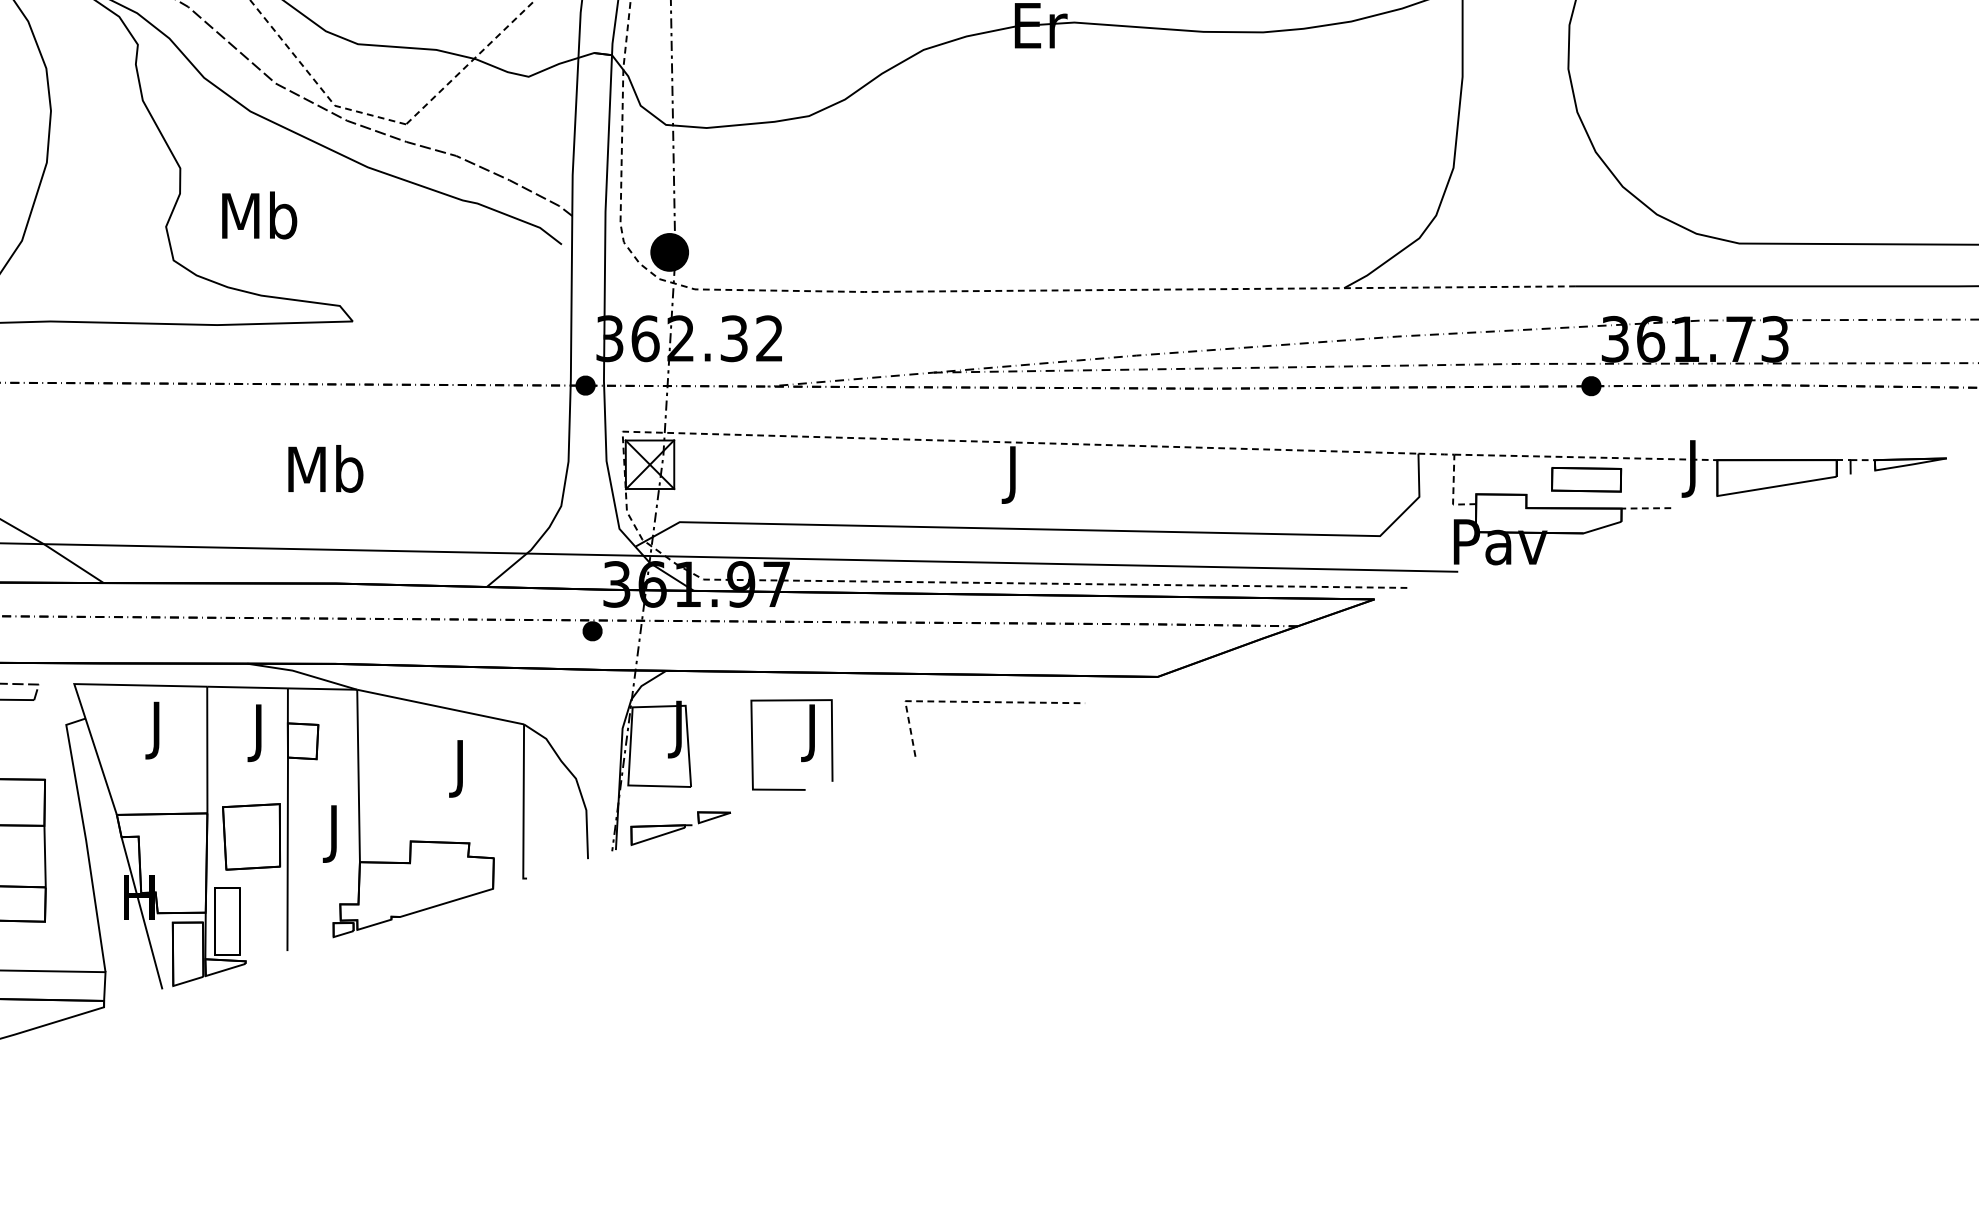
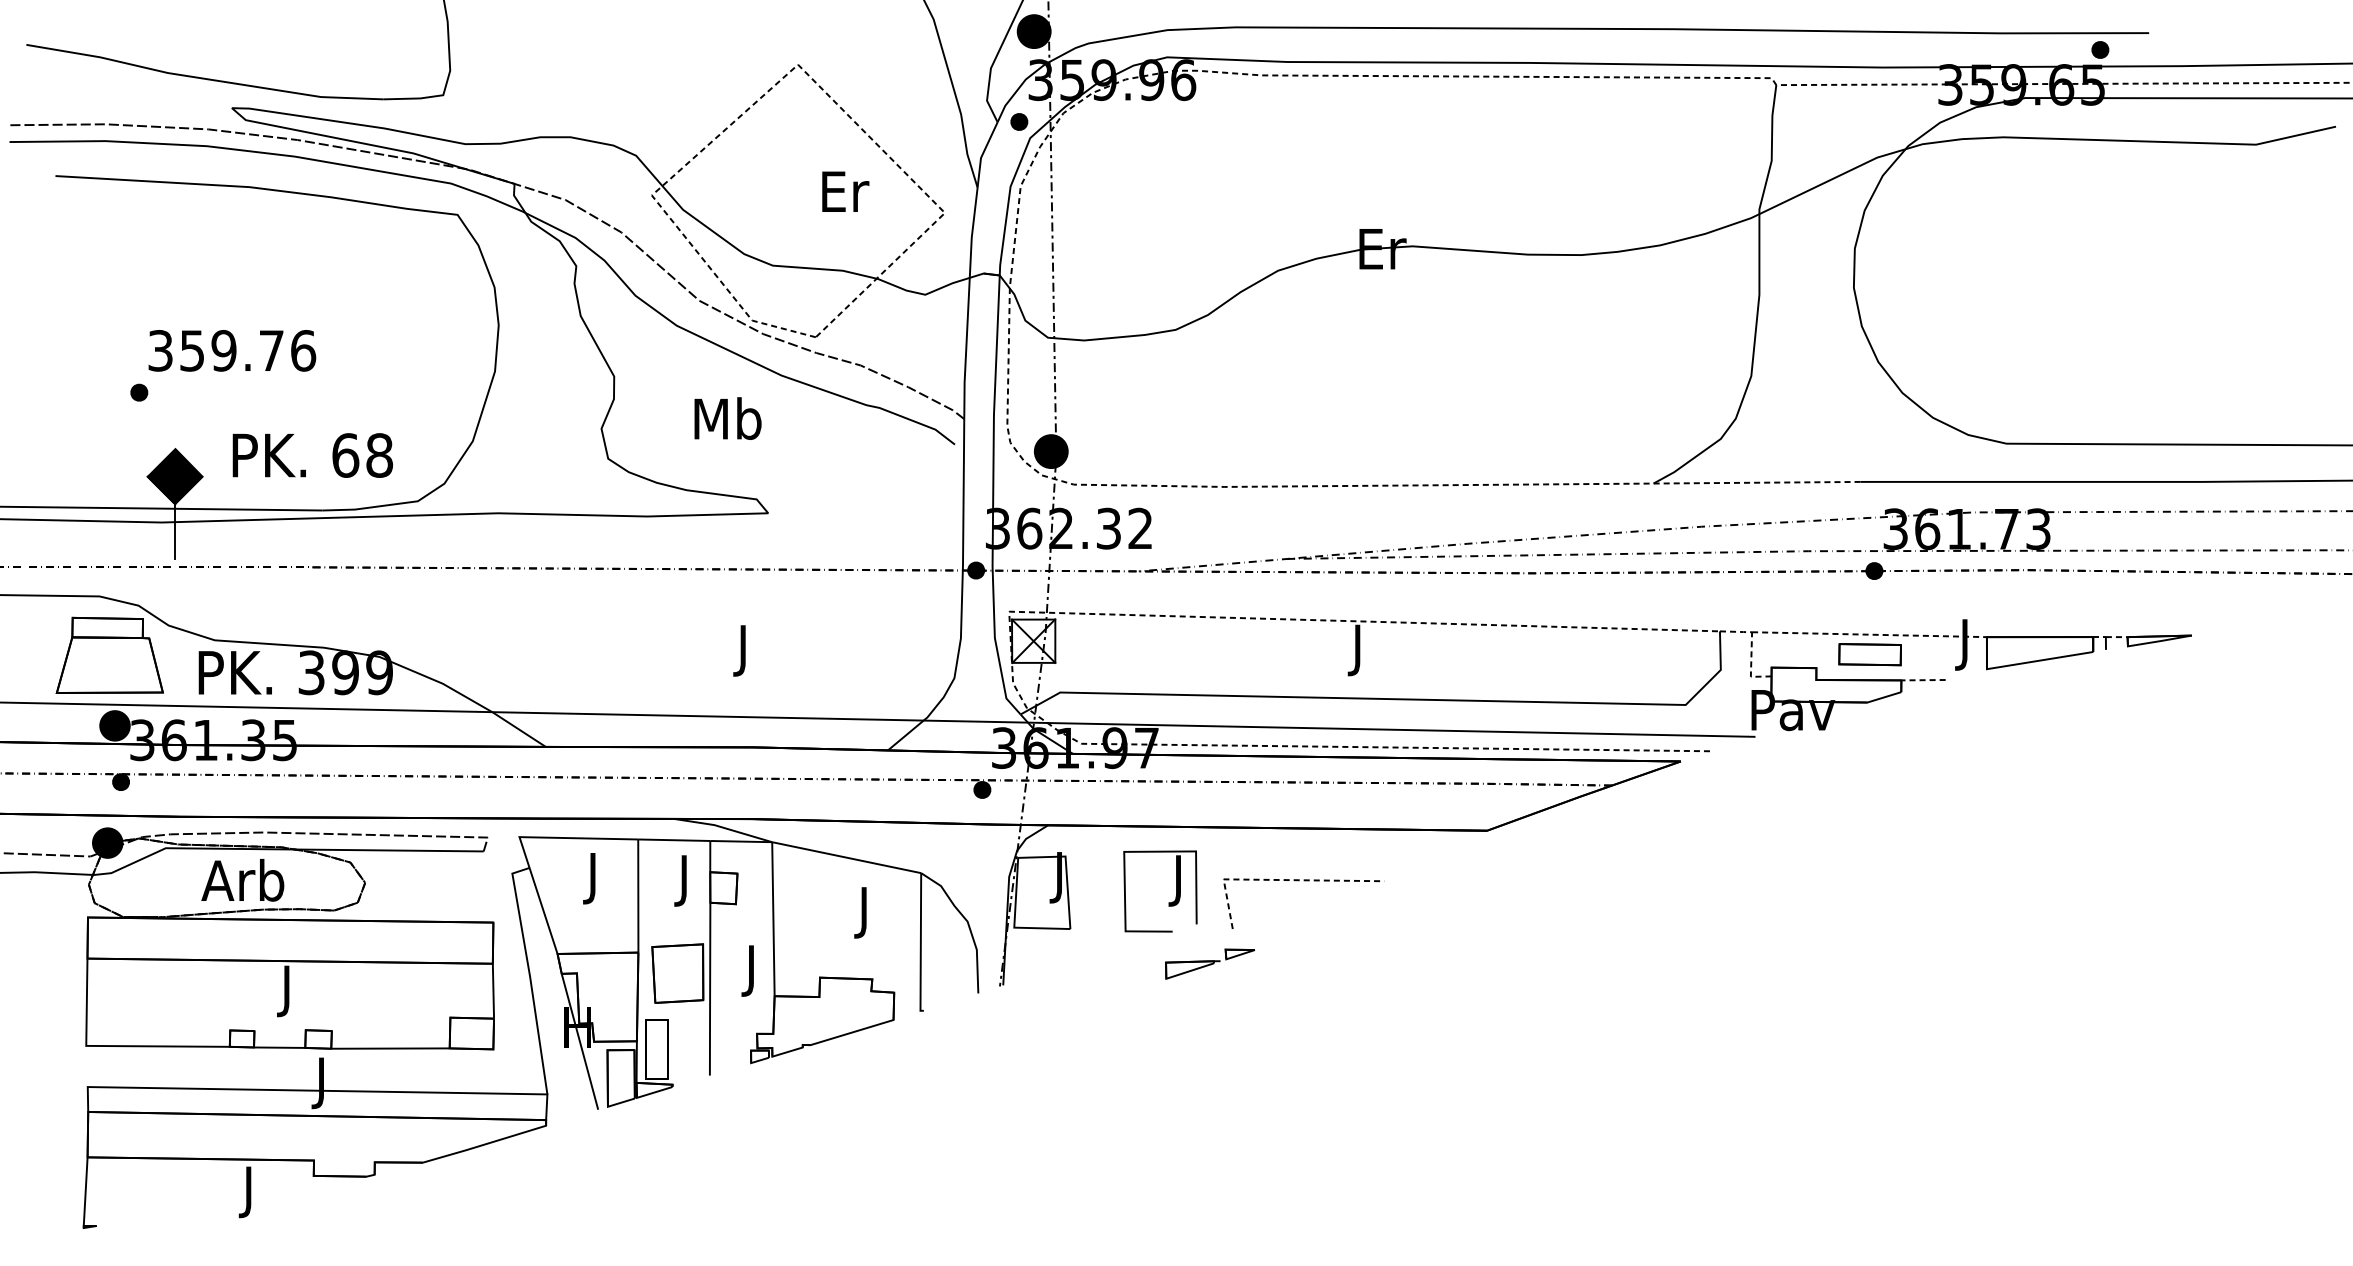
text: (259, 215) -> (727, 418), moved
text: (325, 473) -> (743, 649), Mb -> J
line: (995, 703) -> (1304, 881), moved
part: (681, 827) -> (1210, 963), moved

